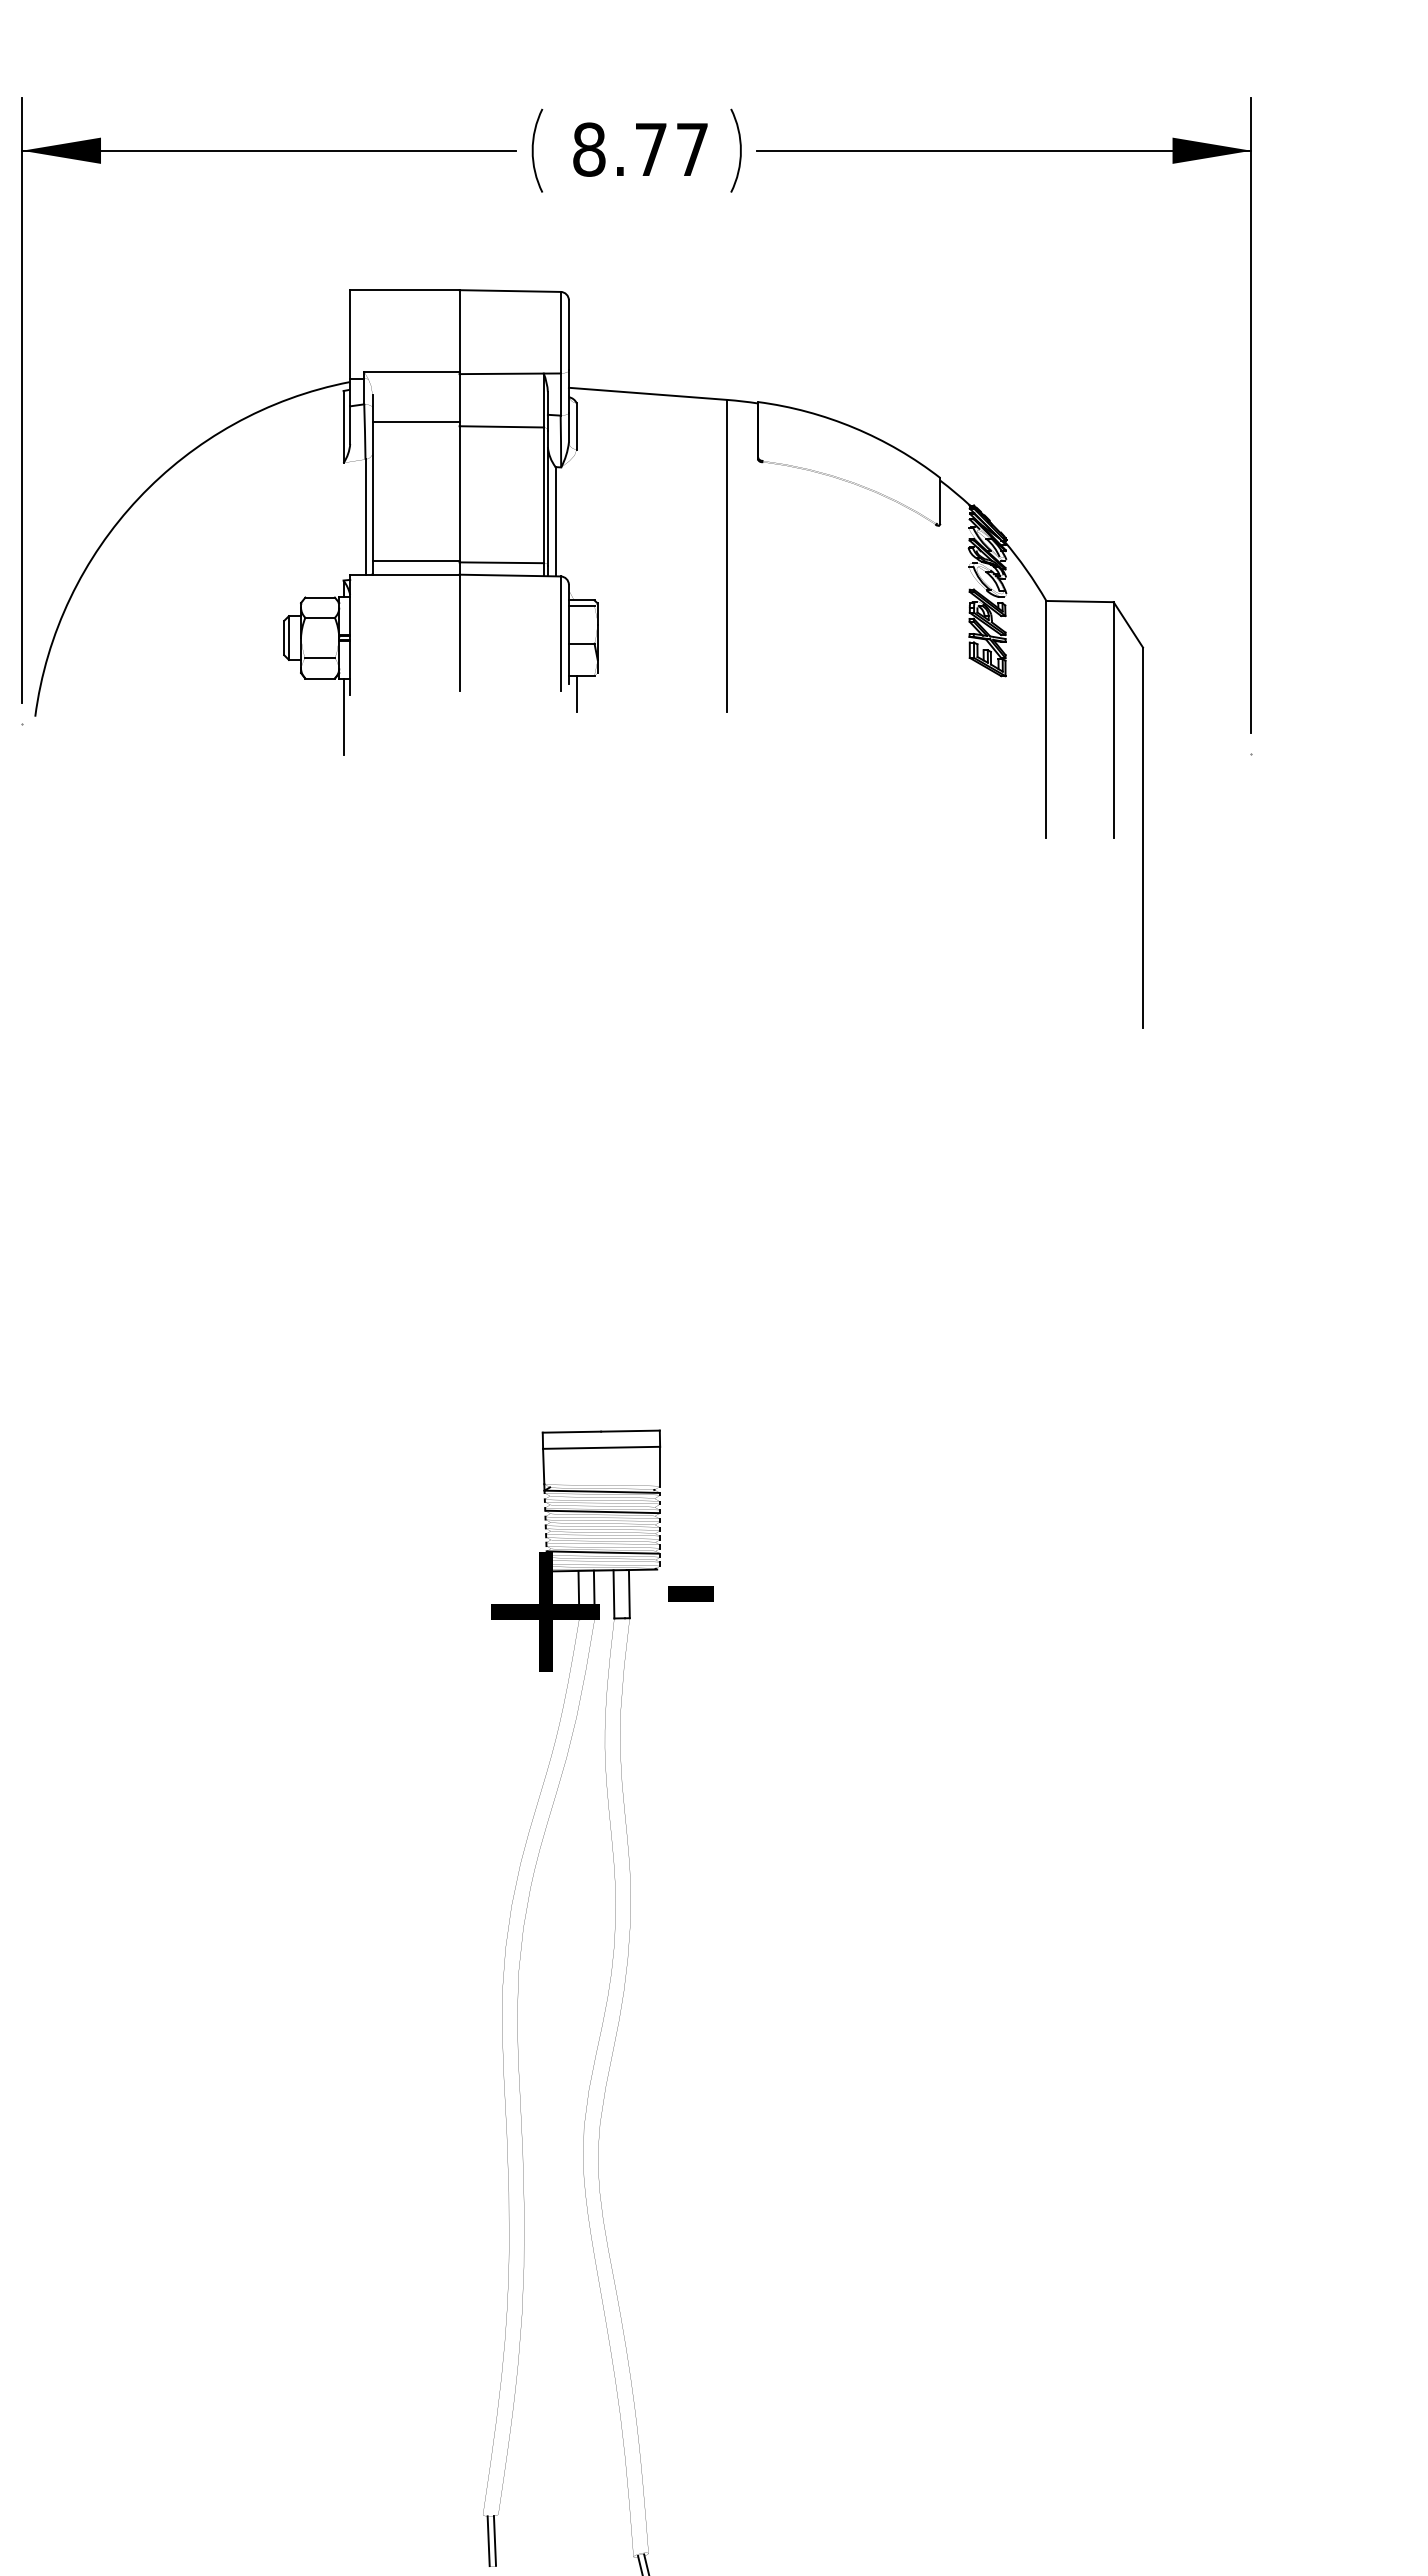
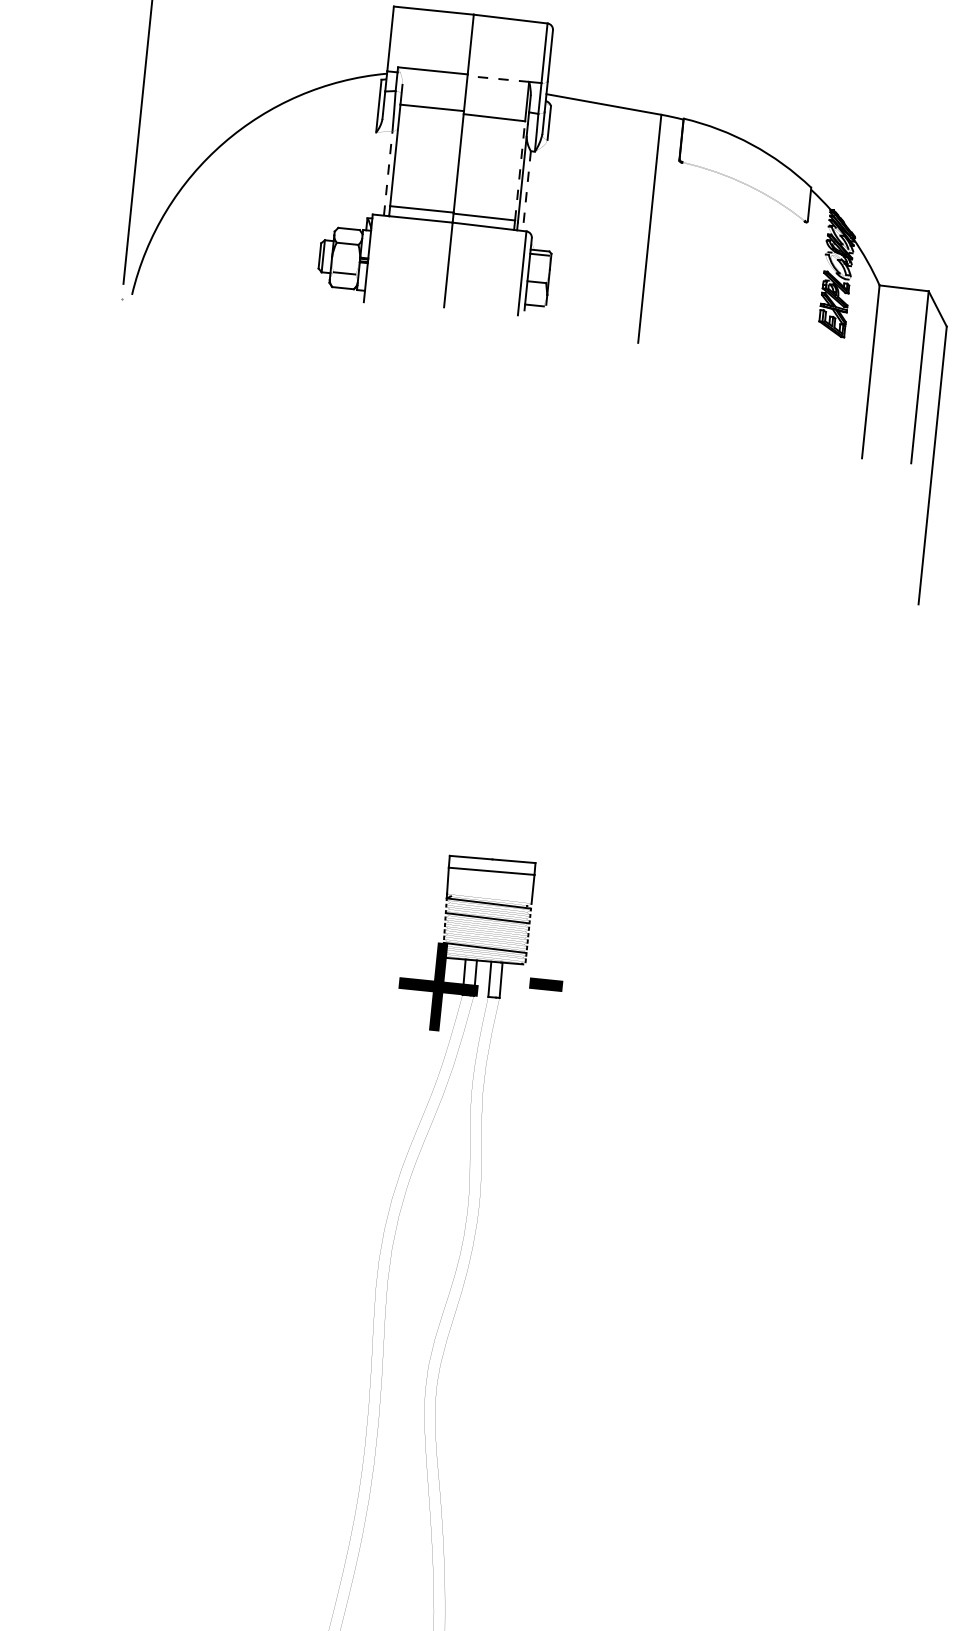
line: (501, 373) -> (498, 78), solid -> dashed
line: (543, 495) -> (519, 170), solid -> dashed
line: (365, 517) -> (388, 173), solid -> dashed
line: (555, 521) -> (526, 190), solid -> dashed
line: (576, 693) -> (529, 318), removed
line: (343, 716) -> (357, 317), removed

